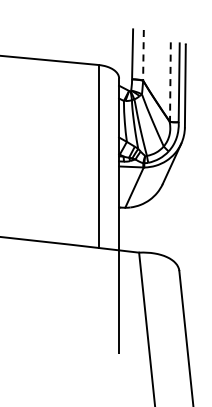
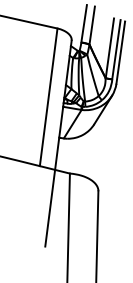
line: (143, 55) -> (92, 25), dashed -> solid
line: (170, 82) -> (109, 48), dashed -> solid

